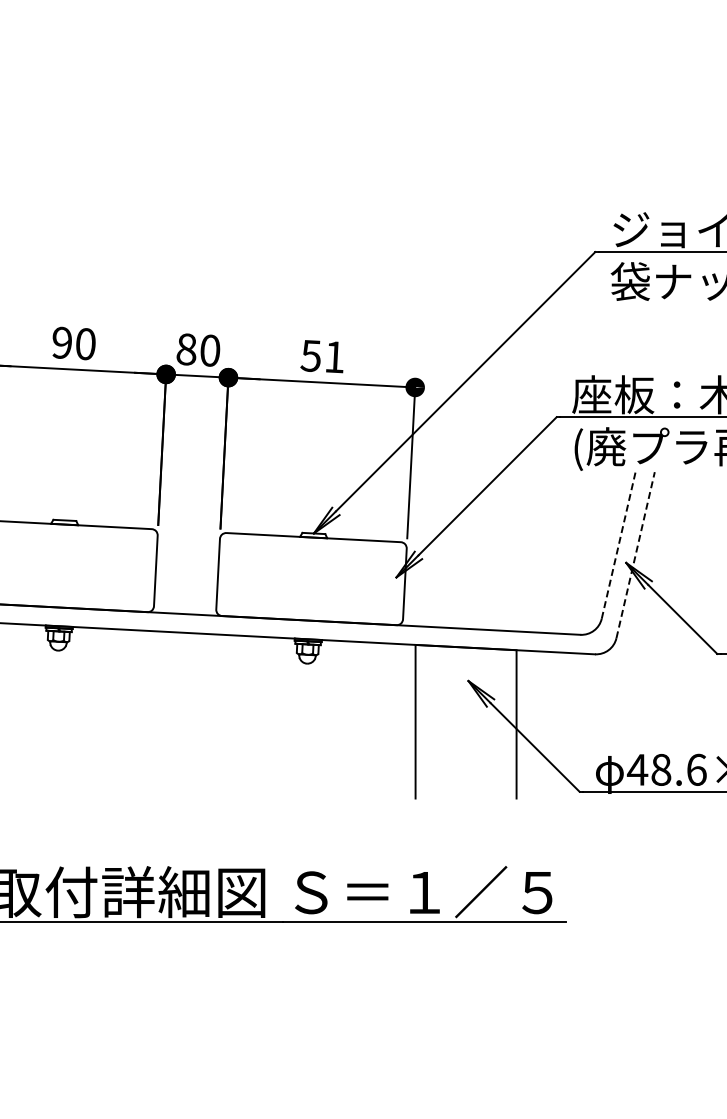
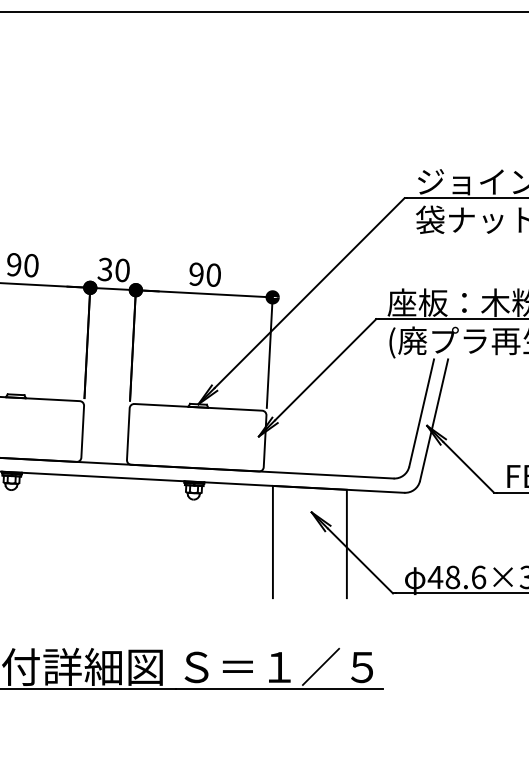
text: (185, 349) -> (104, 269), 80 -> 30
text: (322, 356) -> (204, 274), 51 -> 90
line: (618, 544) -> (421, 412), dashed -> solid
line: (635, 554) -> (433, 419), dashed -> solid

